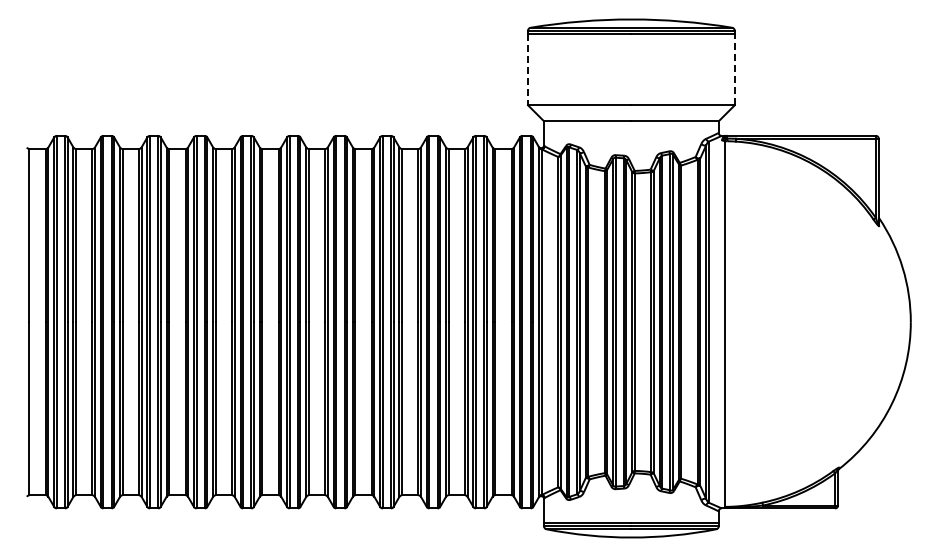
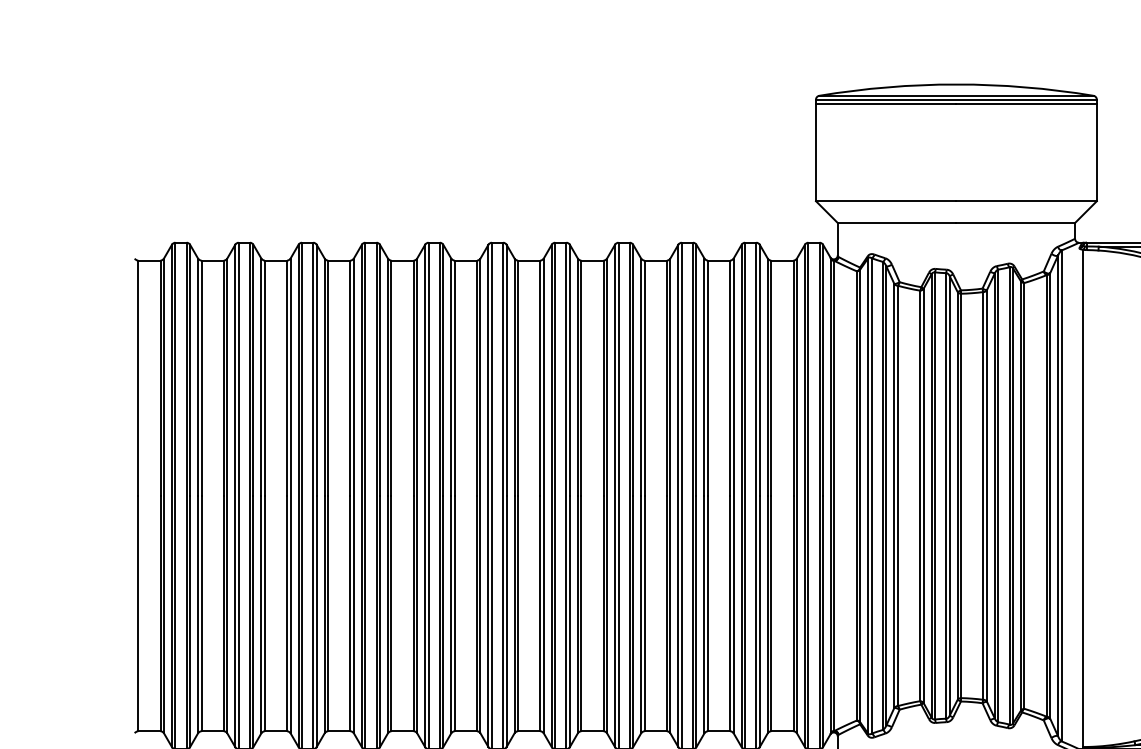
line: (528, 69) -> (816, 152), dashed -> solid
line: (734, 69) -> (1096, 152), dashed -> solid

